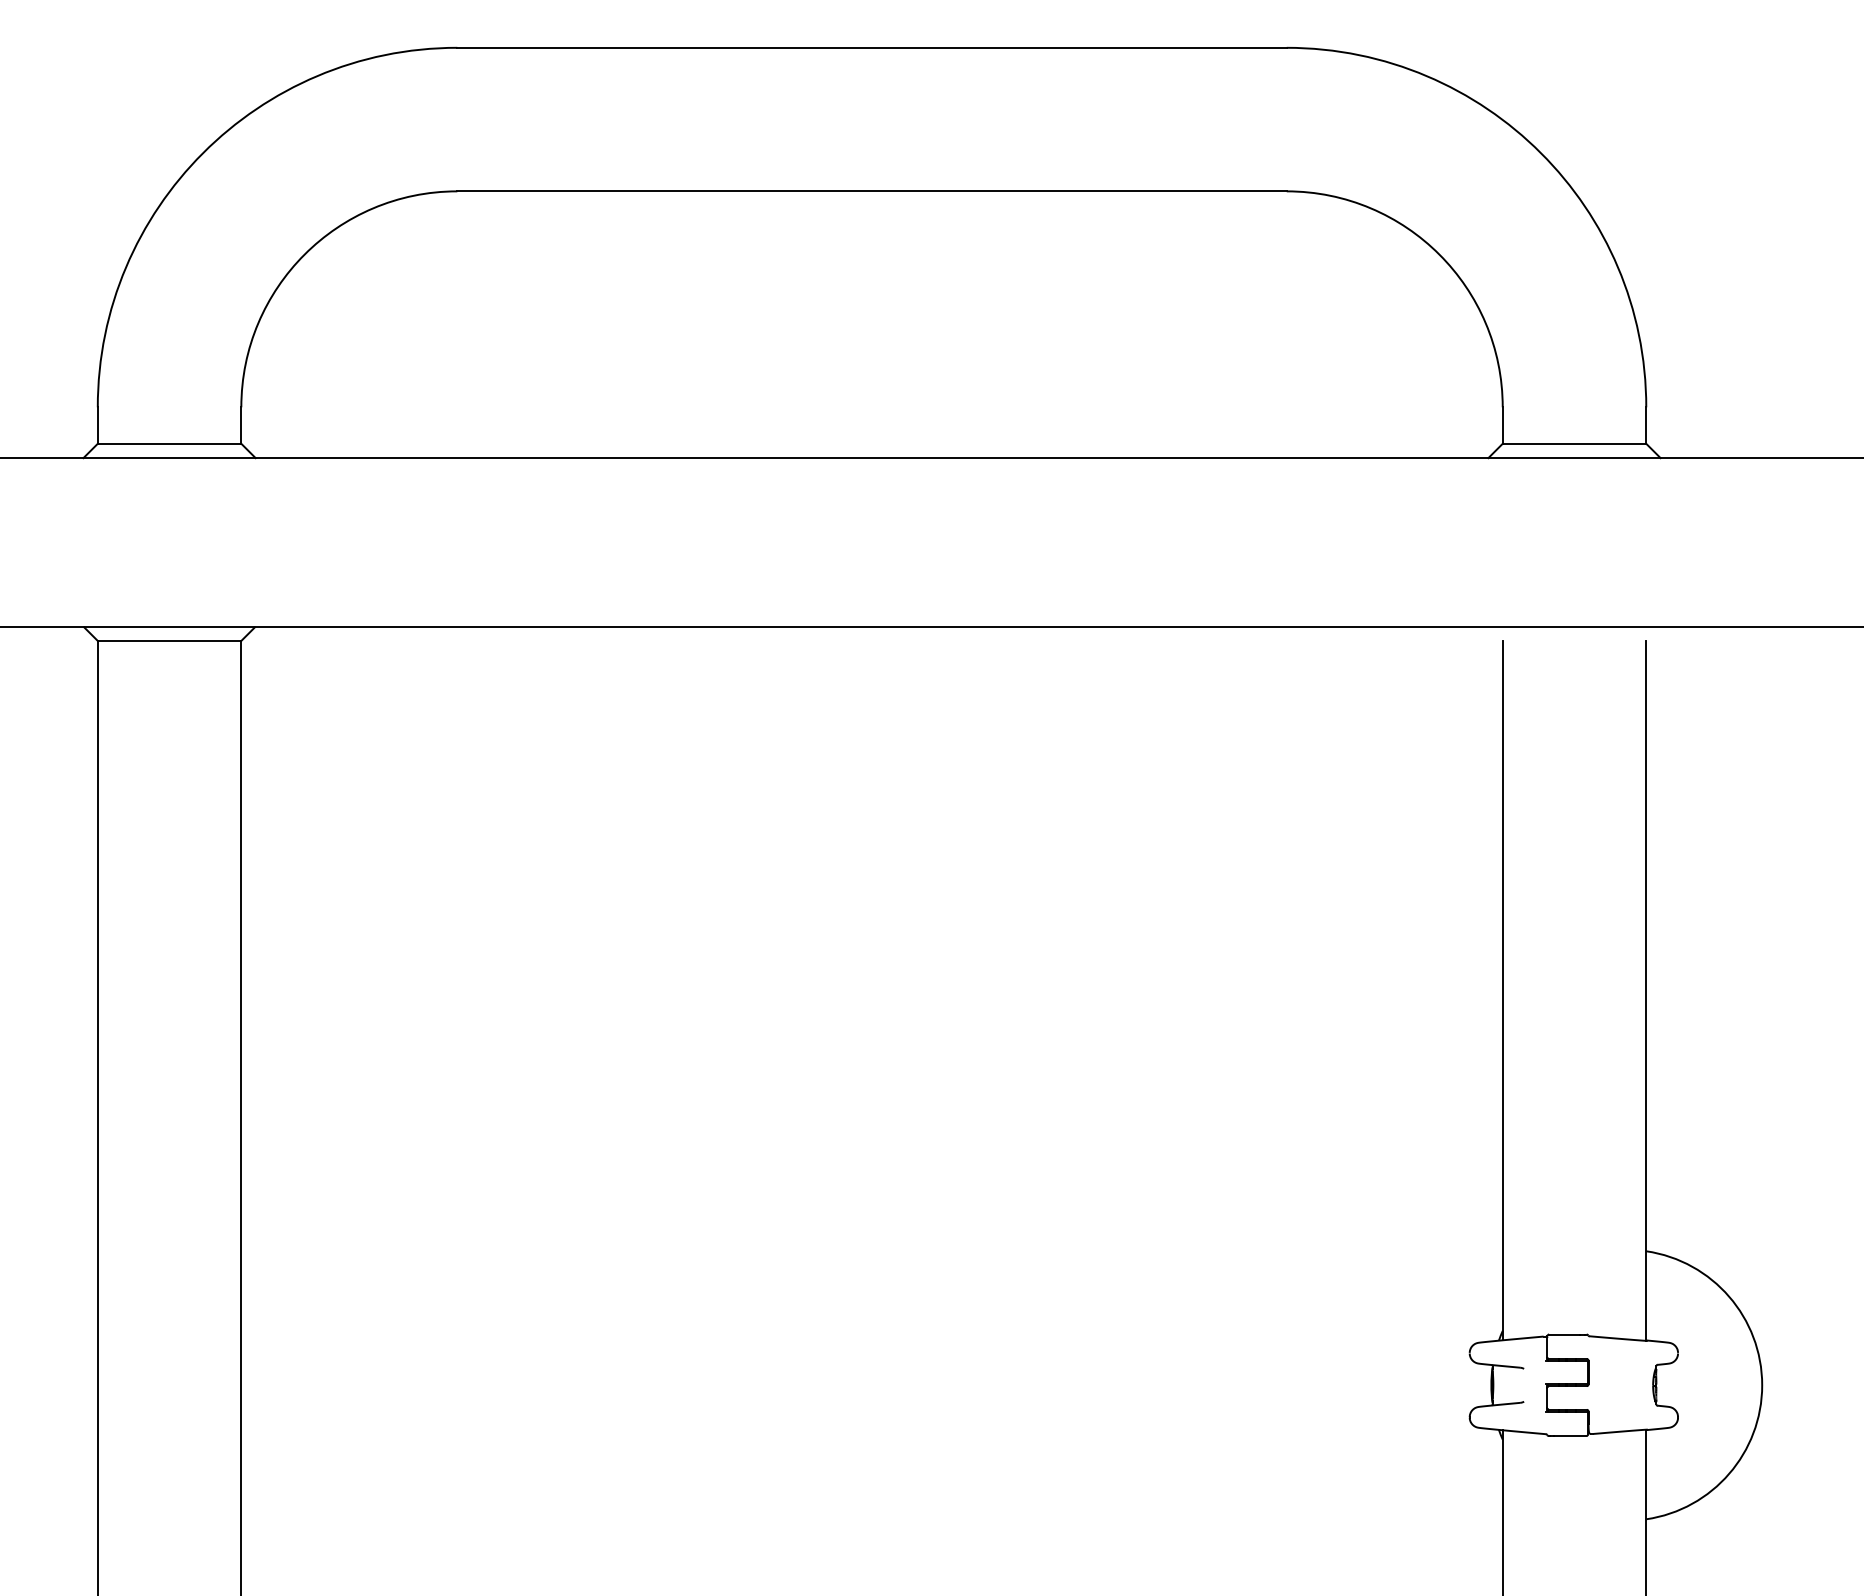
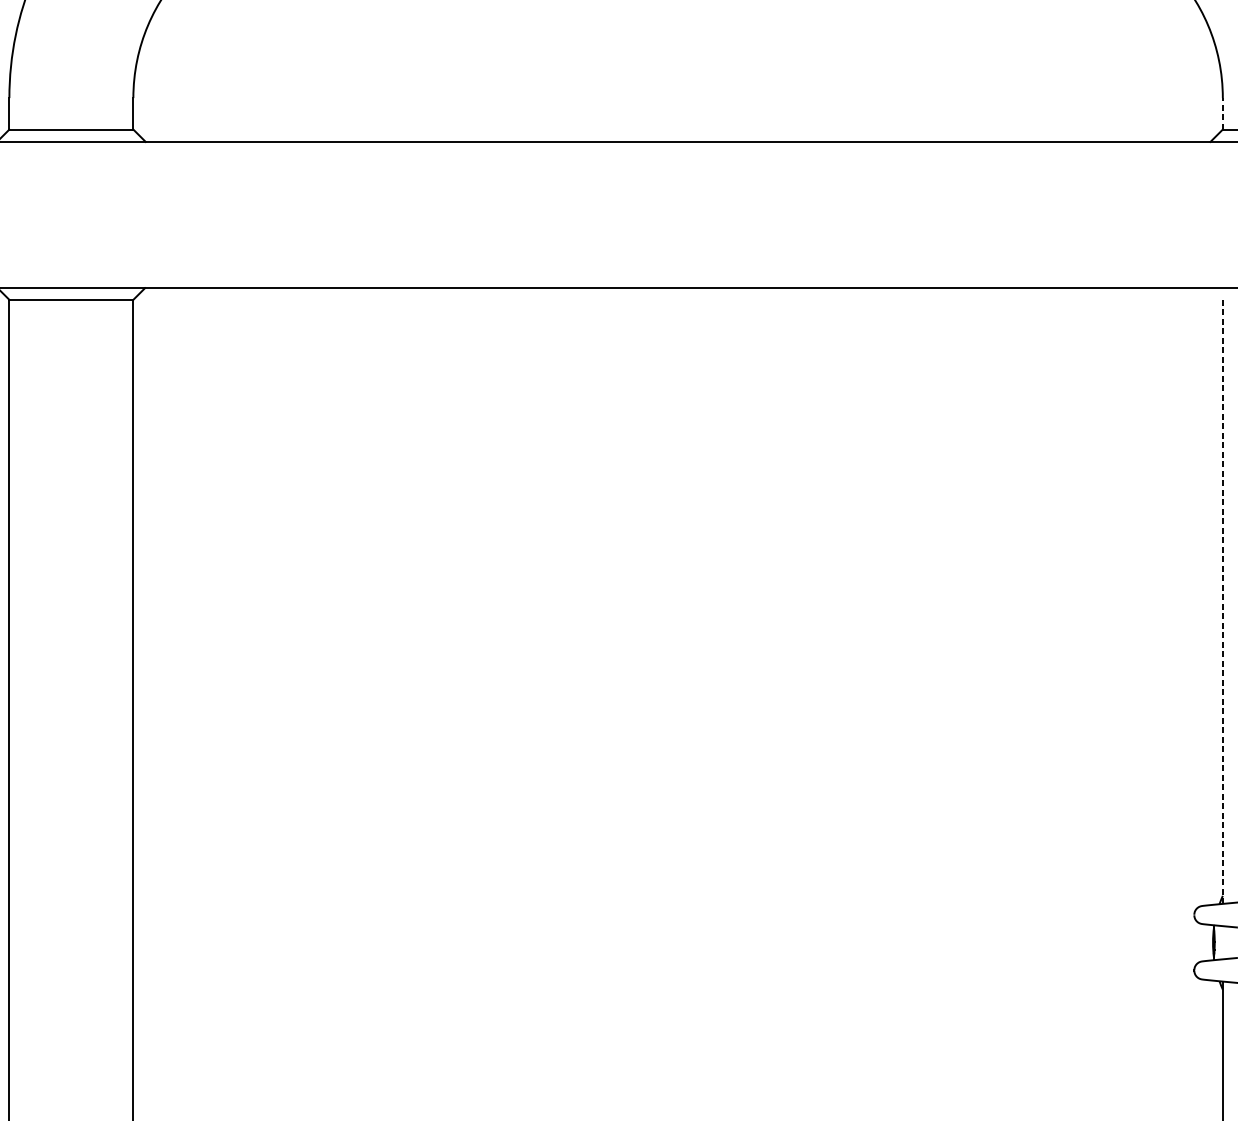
line: (1502, 425) -> (1222, 113), solid -> dashed
line: (1502, 990) -> (1222, 601), solid -> dashed

